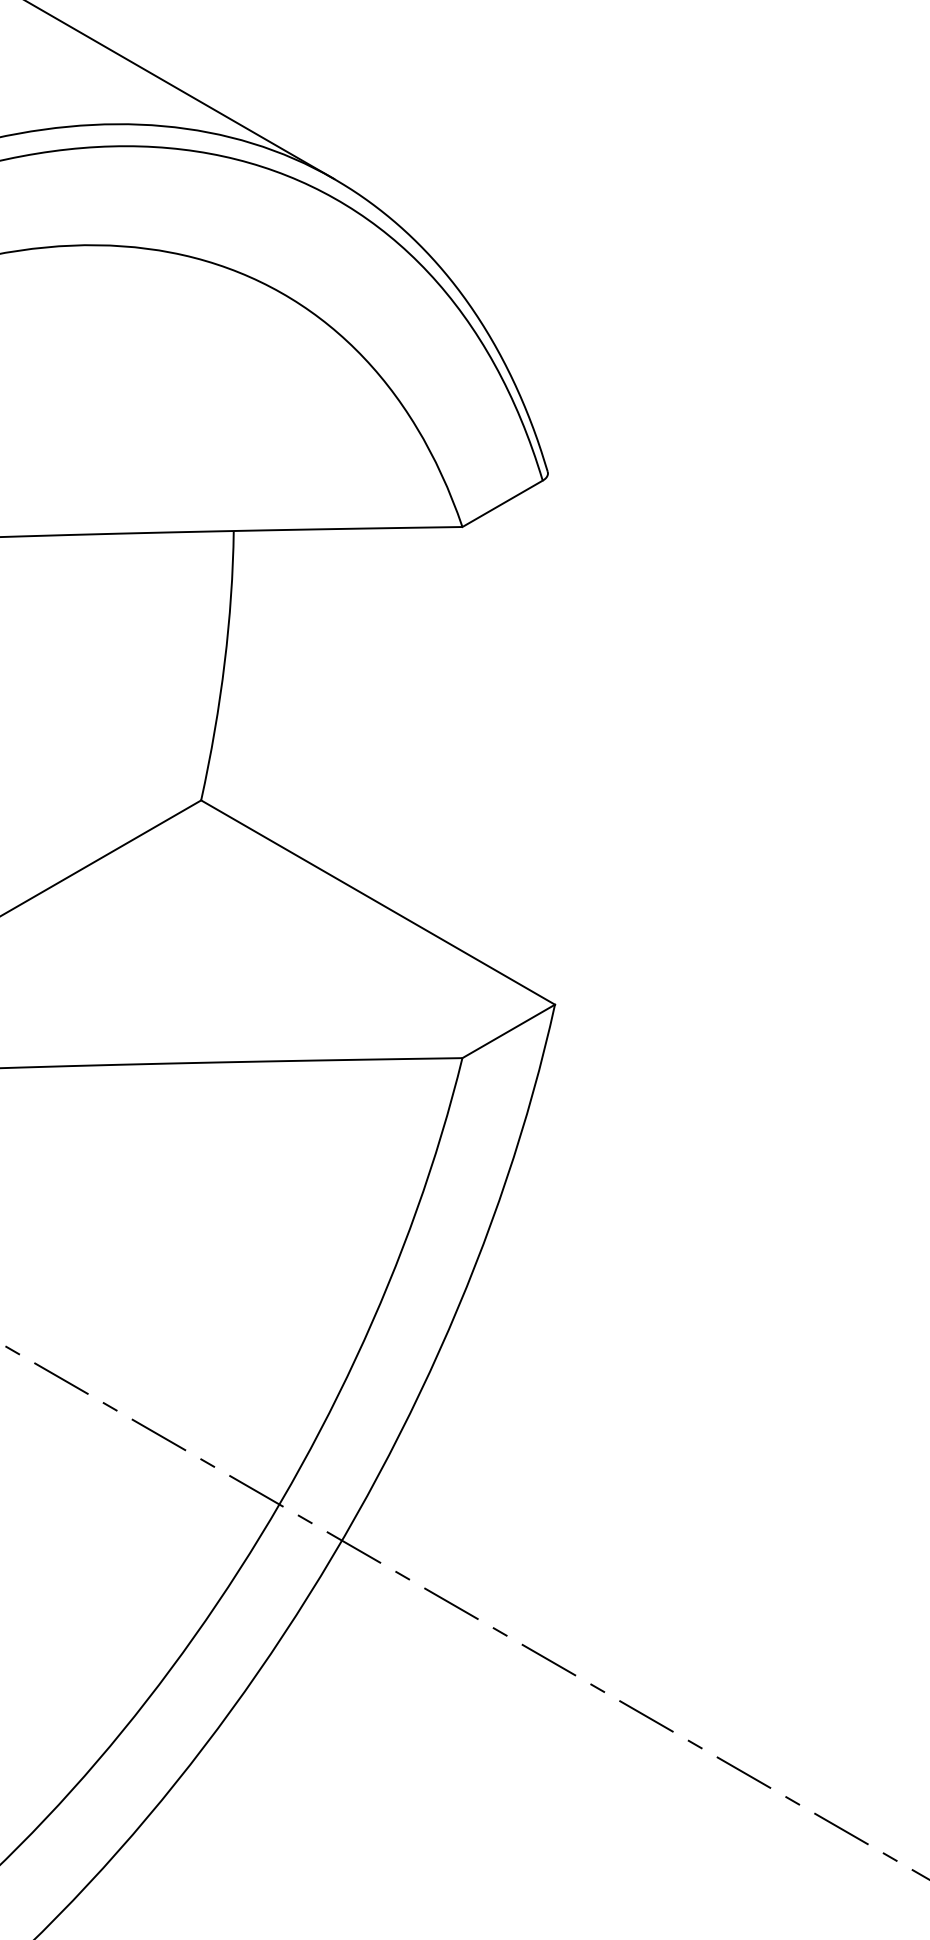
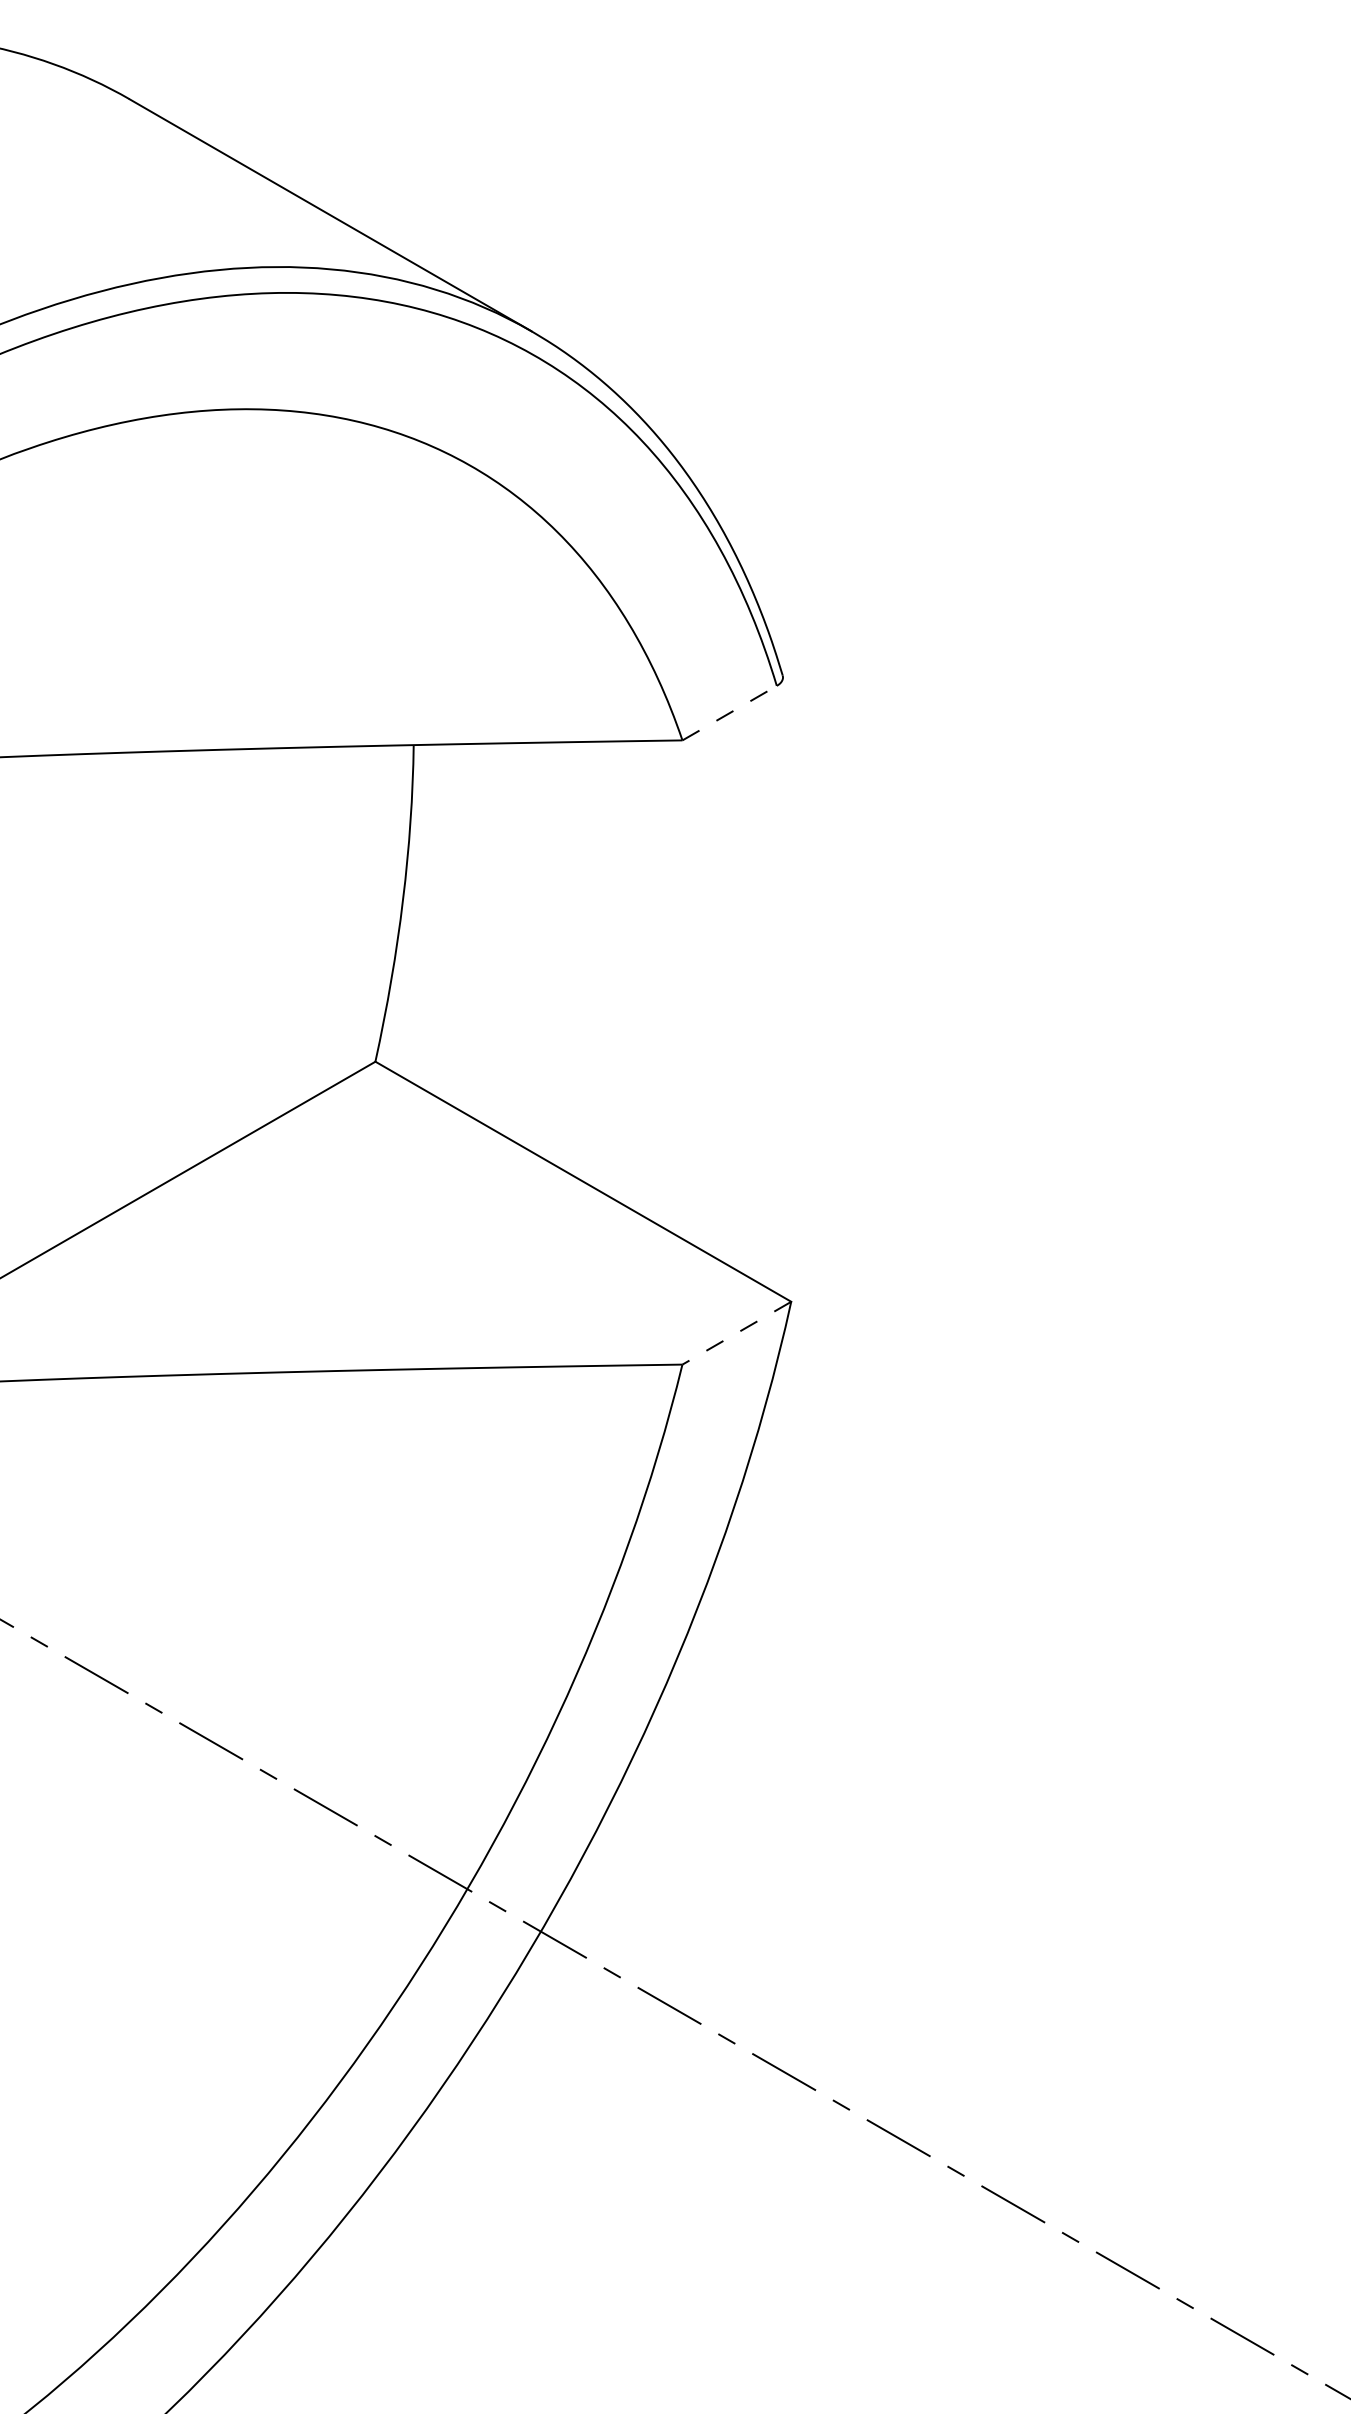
line: (503, 503) -> (730, 712), solid -> dashed
line: (508, 1031) -> (736, 1333), solid -> dashed

